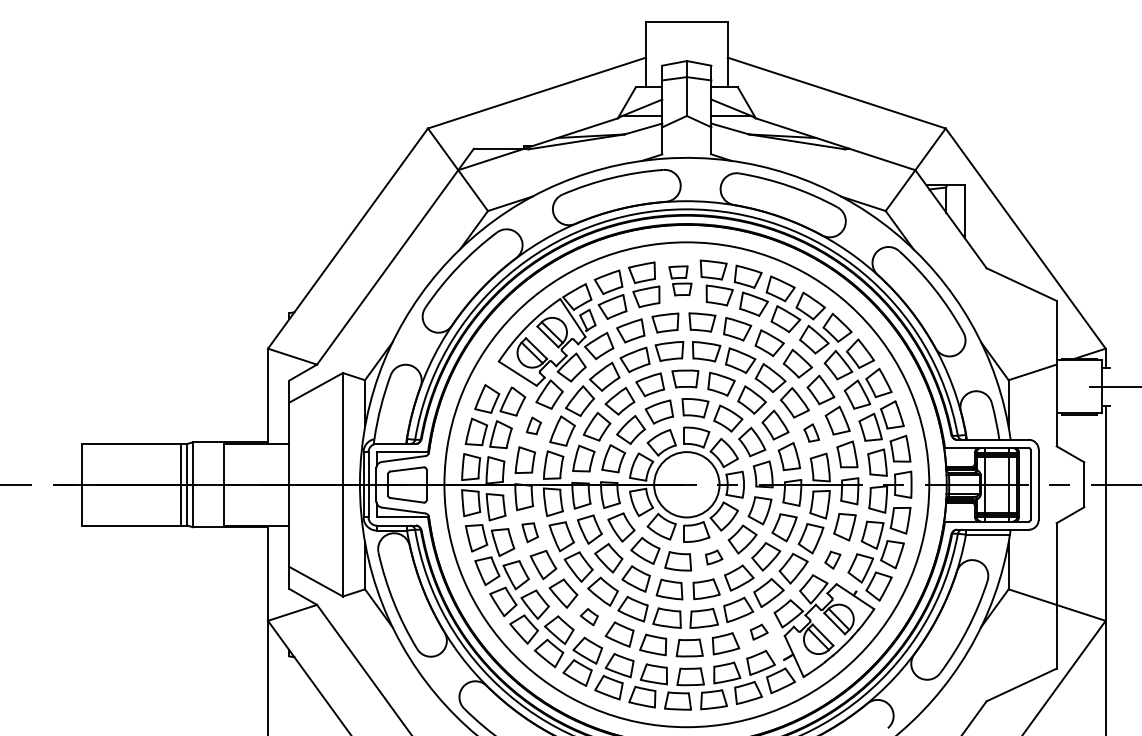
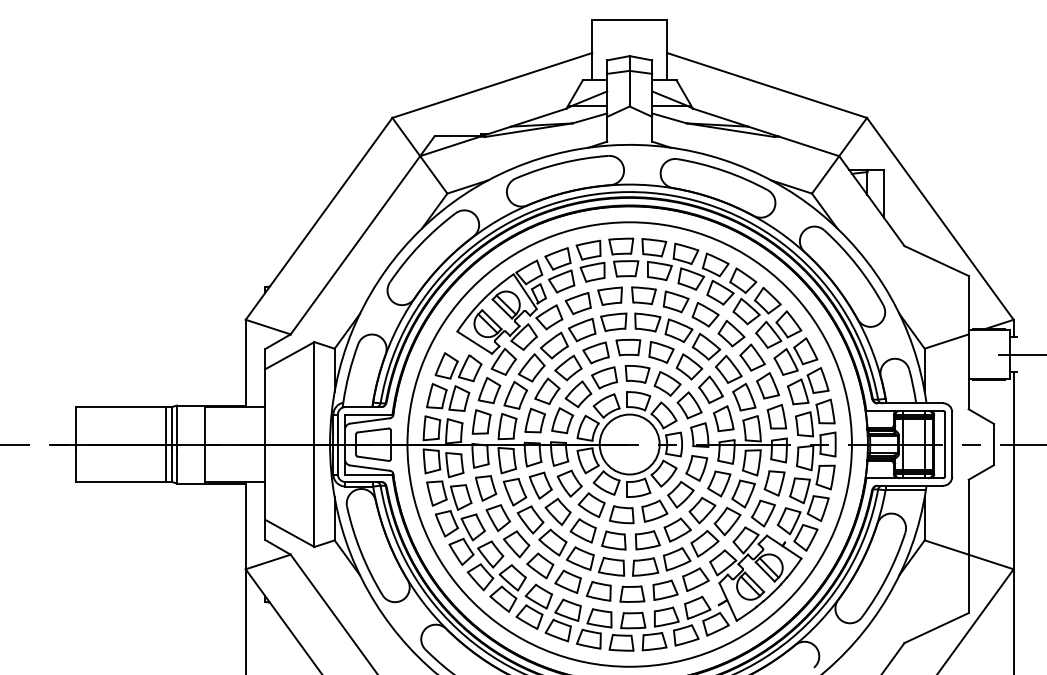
part: (680, 280) -> (623, 257), size x1.43
part: (533, 425) -> (489, 390), size x1.67
part: (811, 432) -> (743, 396), size x1.67
part: (530, 532) -> (486, 488), size x1.43
part: (713, 557) -> (654, 511), size x1.67
part: (832, 560) -> (763, 513), size x1.67
part: (589, 616) -> (540, 565), size x1.67
part: (759, 631) -> (696, 579), size x1.67

